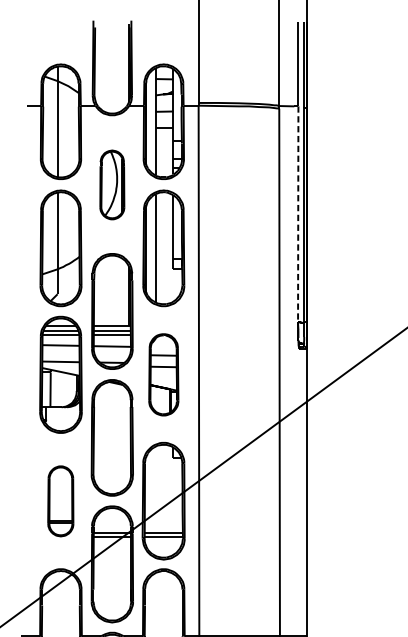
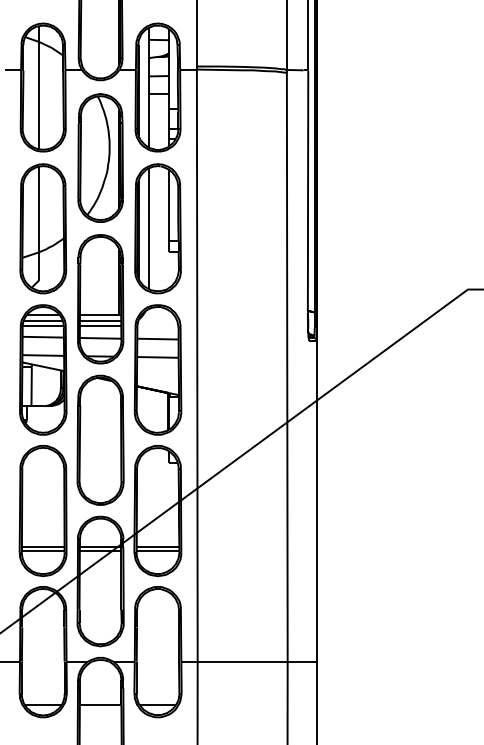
part: (112, 184) -> (100, 157), size x1.67
line: (298, 214) -> (308, 191), dashed -> solid
part: (163, 374) -> (157, 369), size x1.43
part: (60, 501) -> (42, 511), size x1.67

